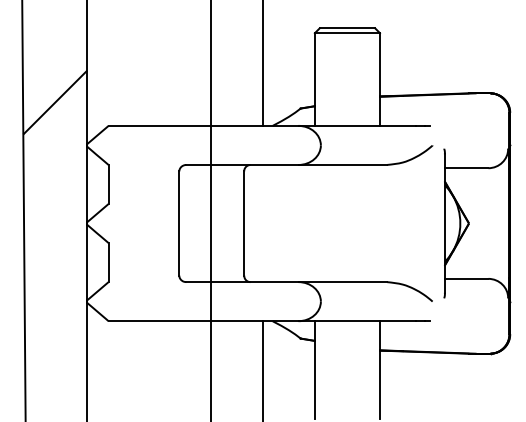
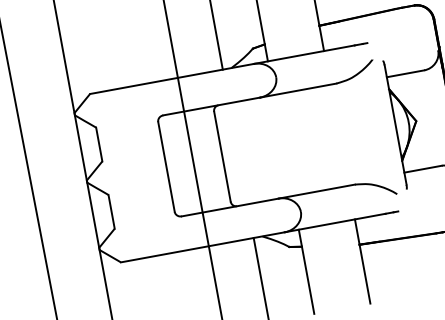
hatch: (55, 102) -> (40, 82), removed

